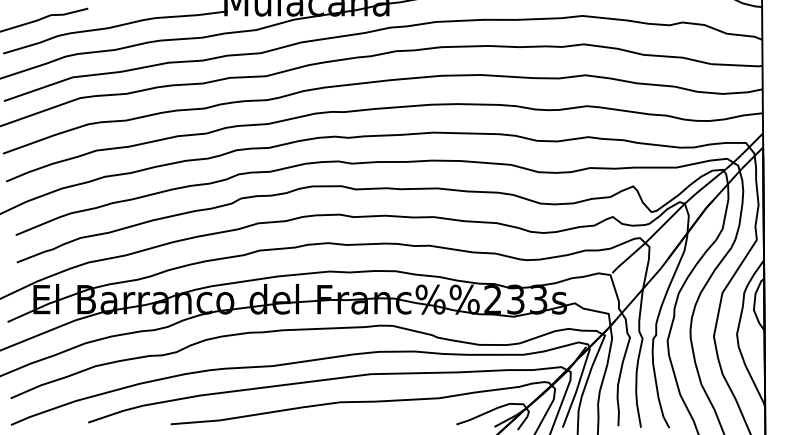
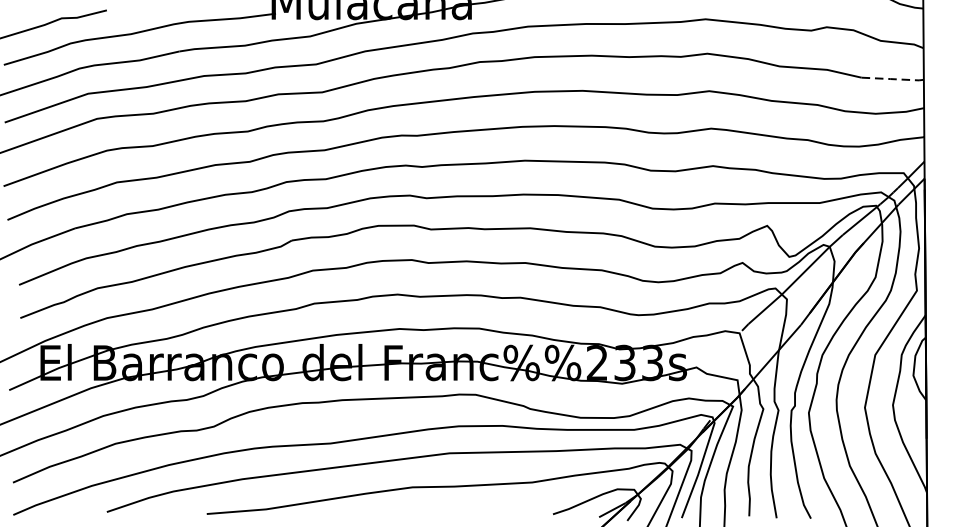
line: (737, 65) -> (893, 79), solid -> dashed

